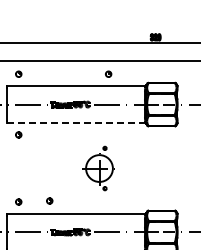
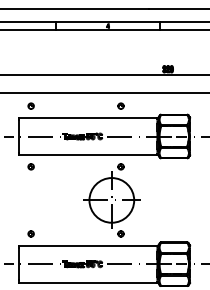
line: (76, 122) -> (88, 154), dashed -> solid
part: (99, 168) -> (111, 200), size x1.67
part: (49, 200) -> (61, 232), removed

